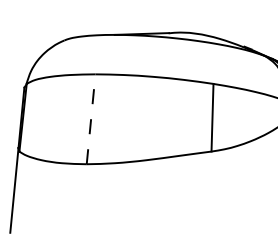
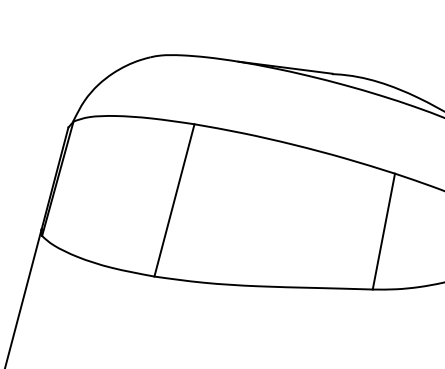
line: (91, 118) -> (175, 199), dashed -> solid

